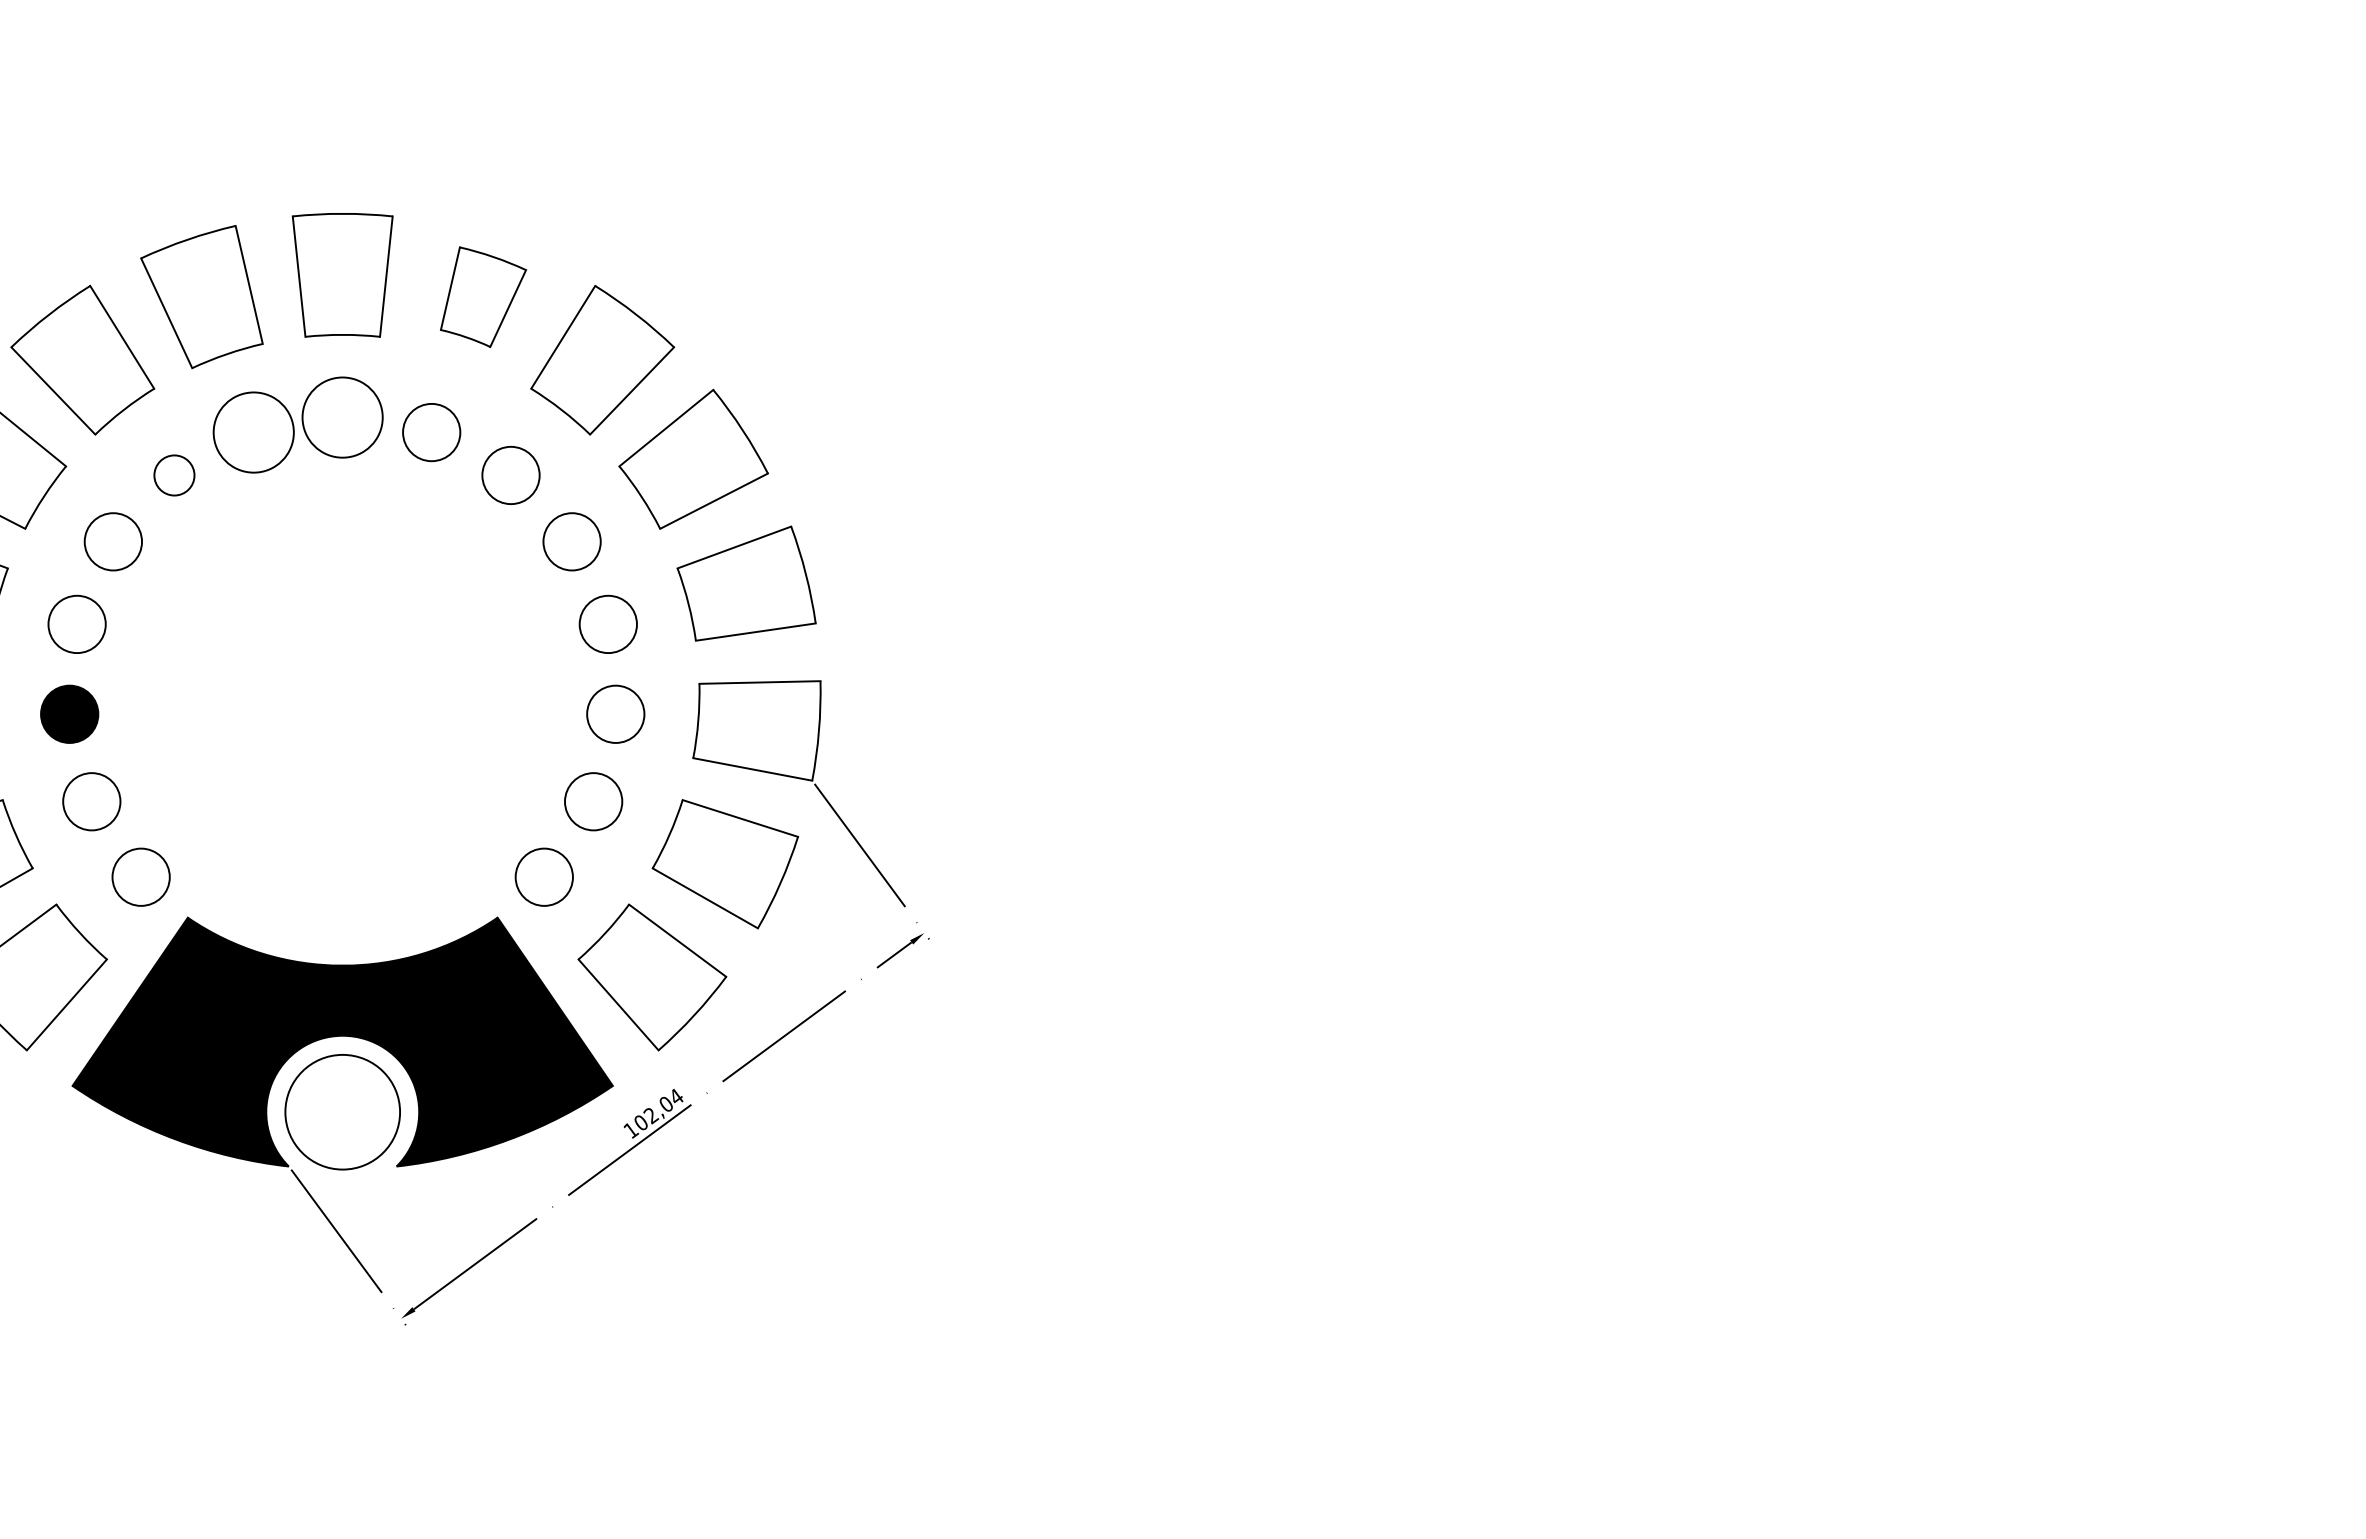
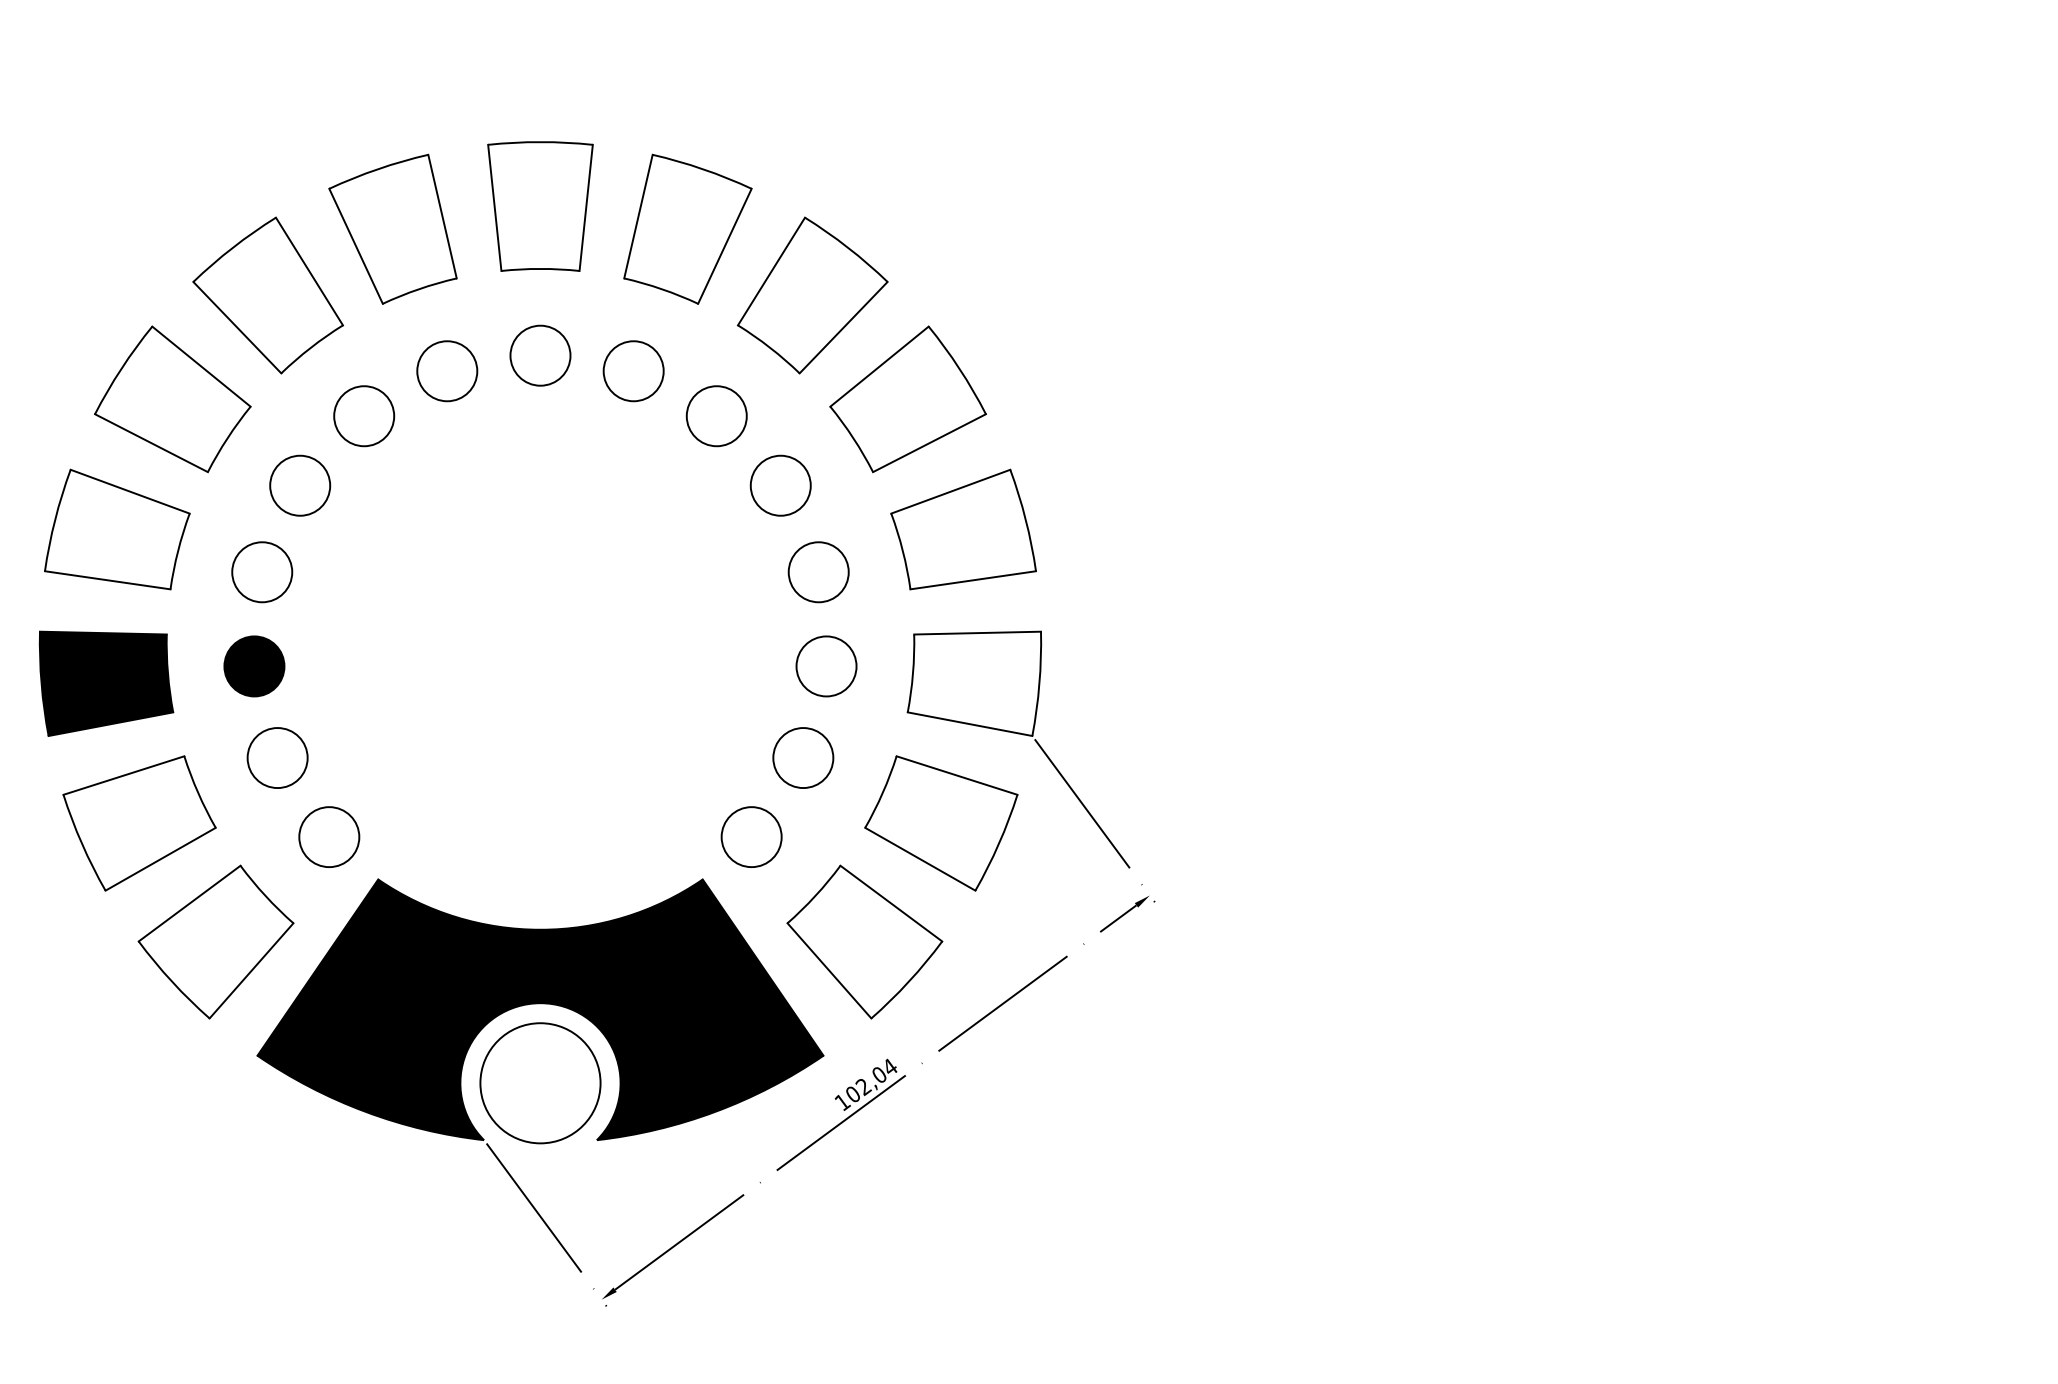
part: (483, 297) -> (687, 229), size x1.43
circle: (342, 417) -> (540, 355), size x0.71
circle: (253, 432) -> (447, 371), size x0.71
circle: (174, 475) -> (364, 416), size x1.43

